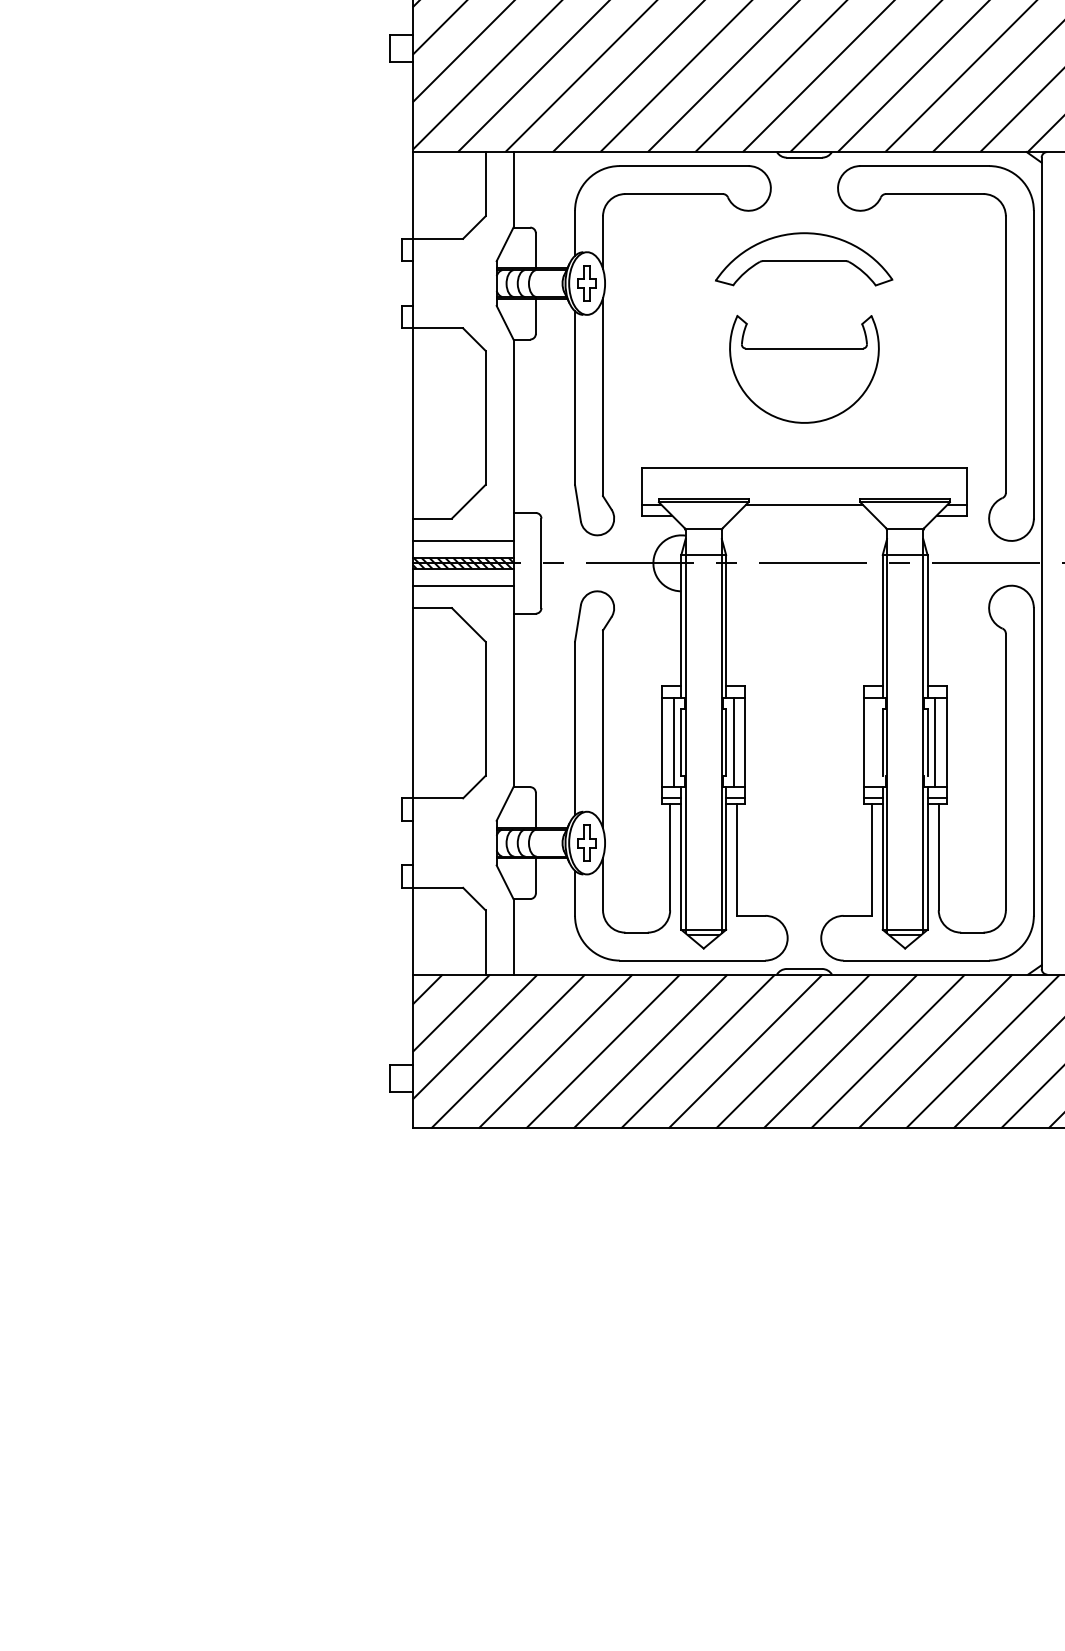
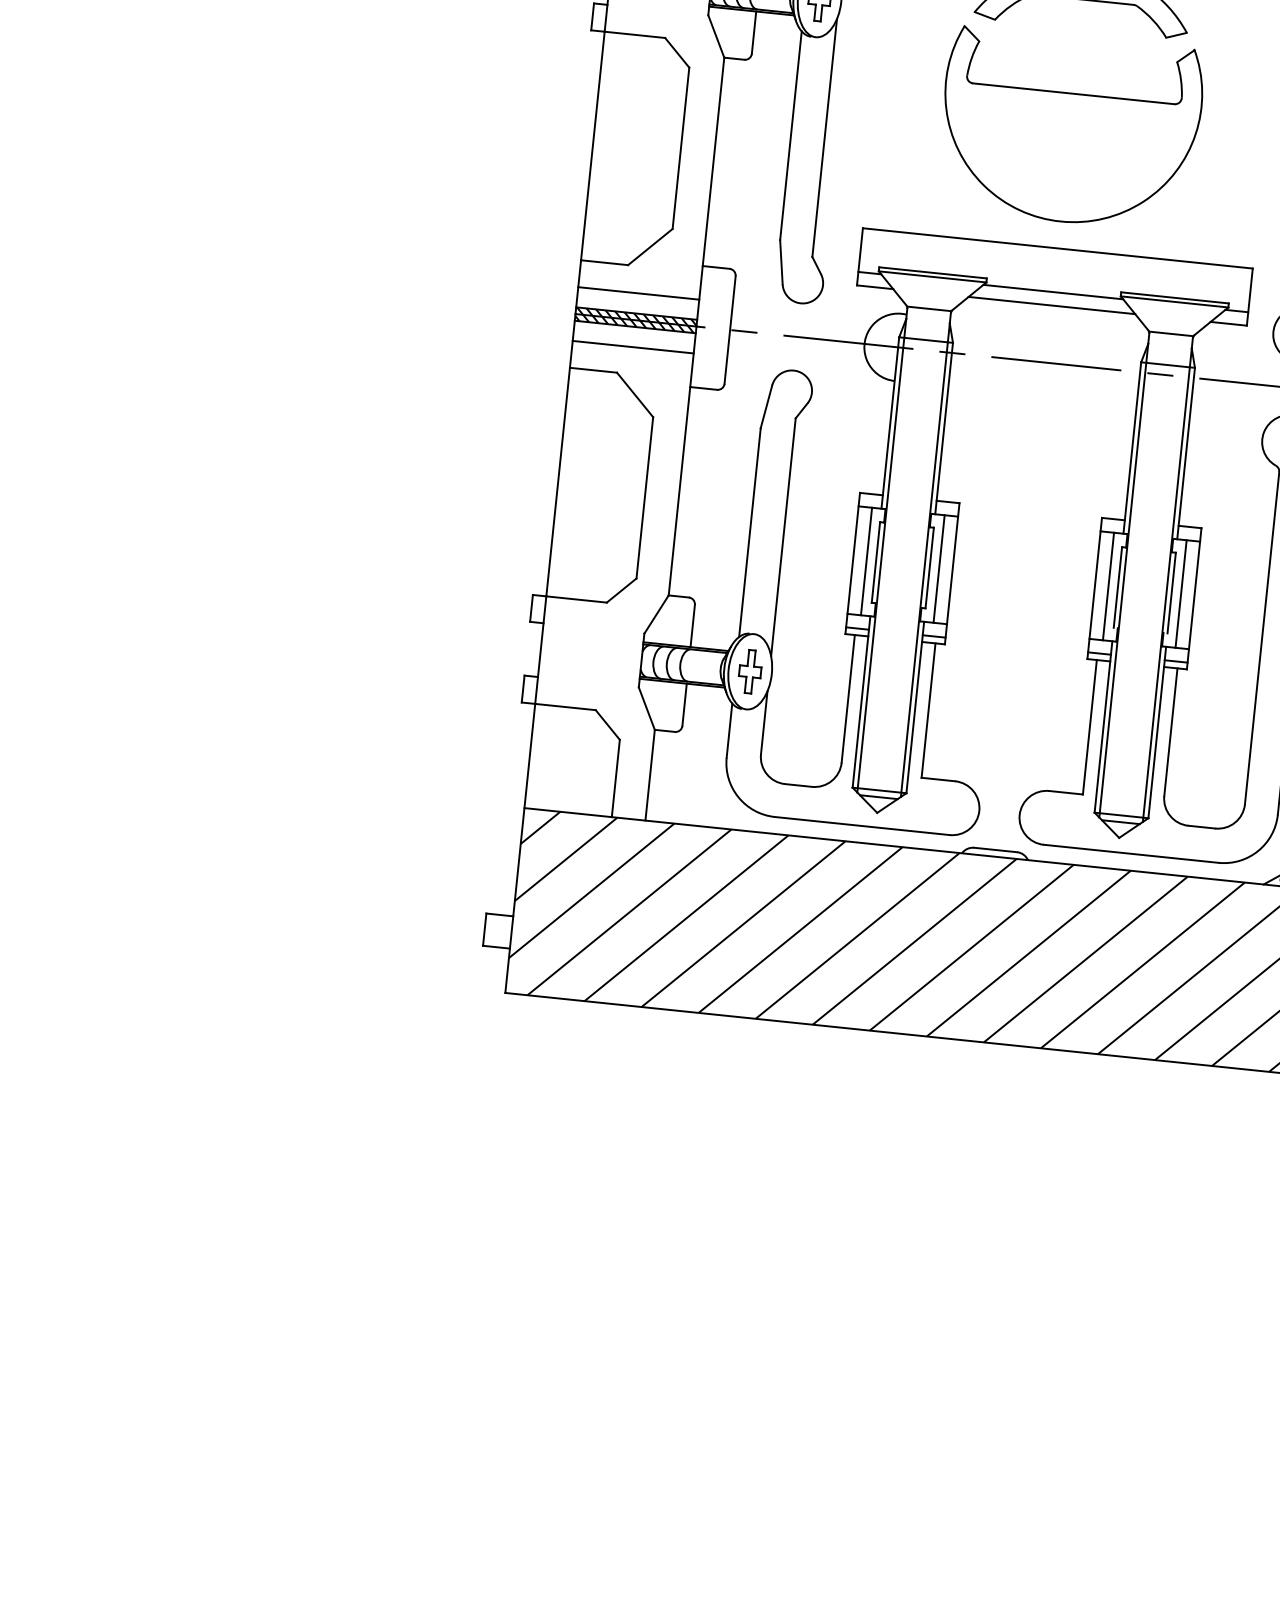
part: (804, 369) -> (1070, 129), size x1.43
line: (804, 515) -> (1052, 305), added
line: (874, 742) -> (1107, 586), added

